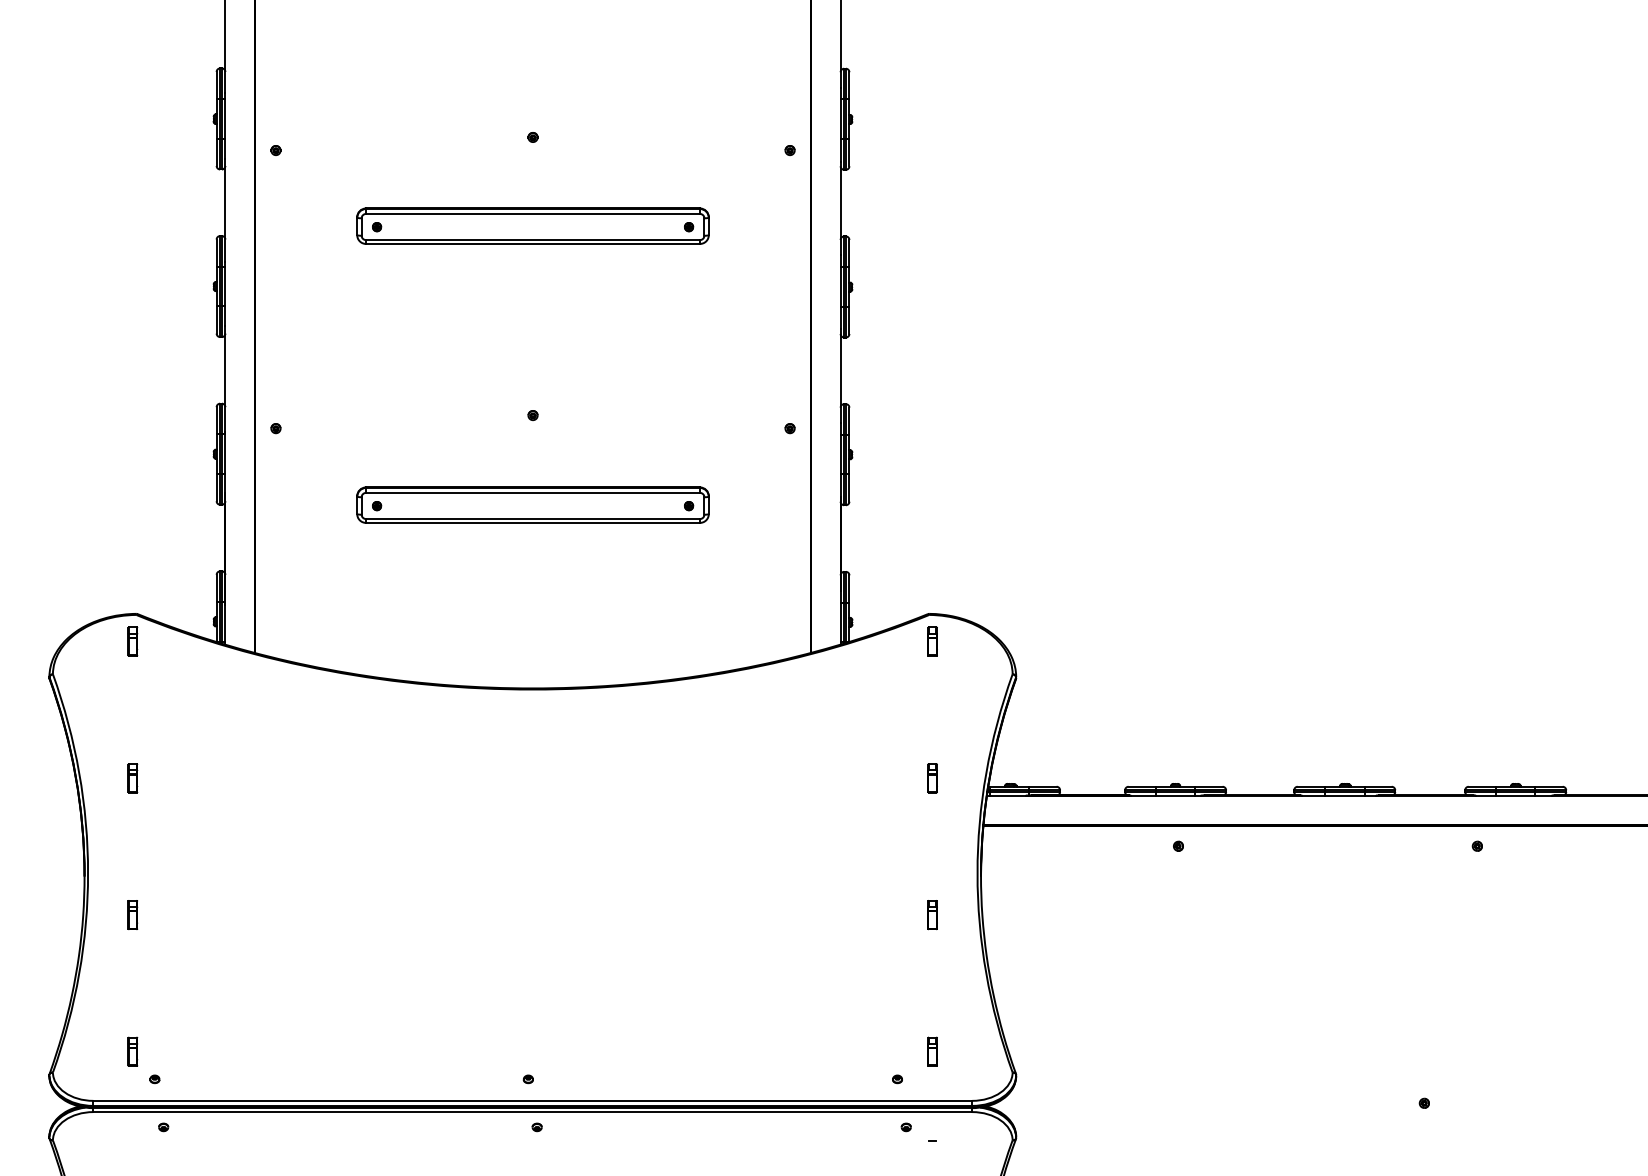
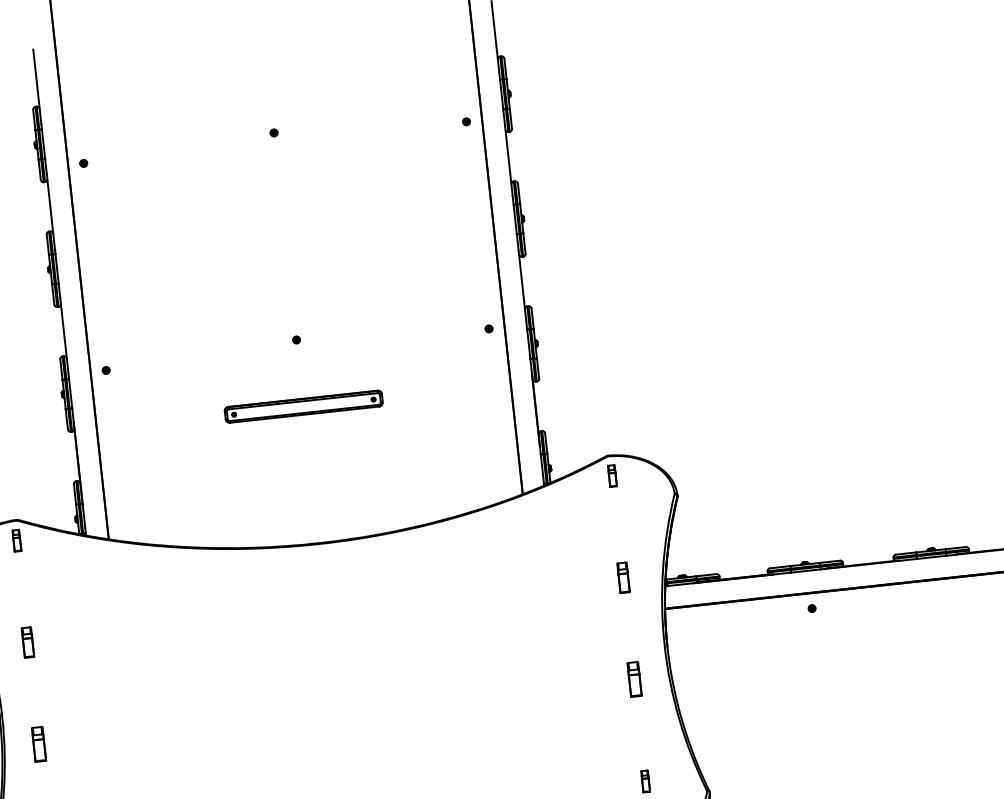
part: (532, 225) -> (280, 198), removed
part: (532, 504) -> (303, 406), size x0.6
part: (132, 778) -> (27, 642), size x1.4
part: (932, 778) -> (623, 578), size x1.4
part: (132, 914) -> (38, 743), size x1.6
part: (932, 915) -> (634, 680), size x1.6

